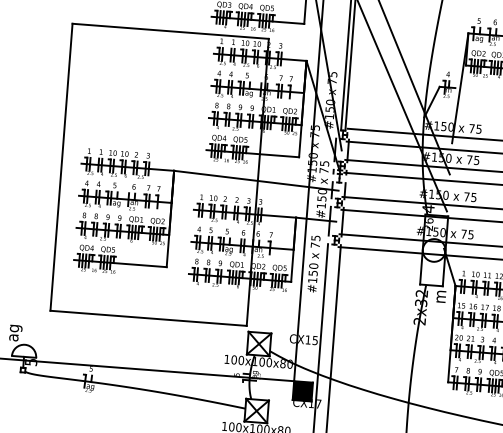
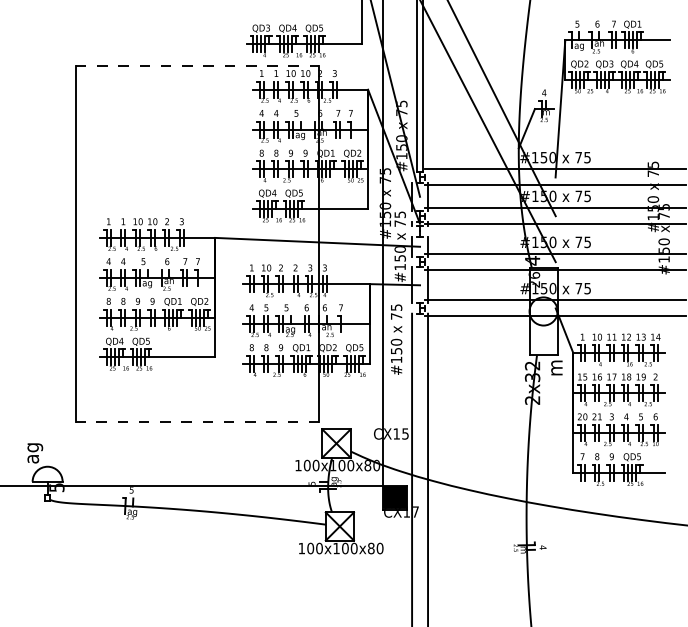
line: (170, 31) -> (197, 66), solid -> dashed
line: (148, 318) -> (197, 422), solid -> dashed

